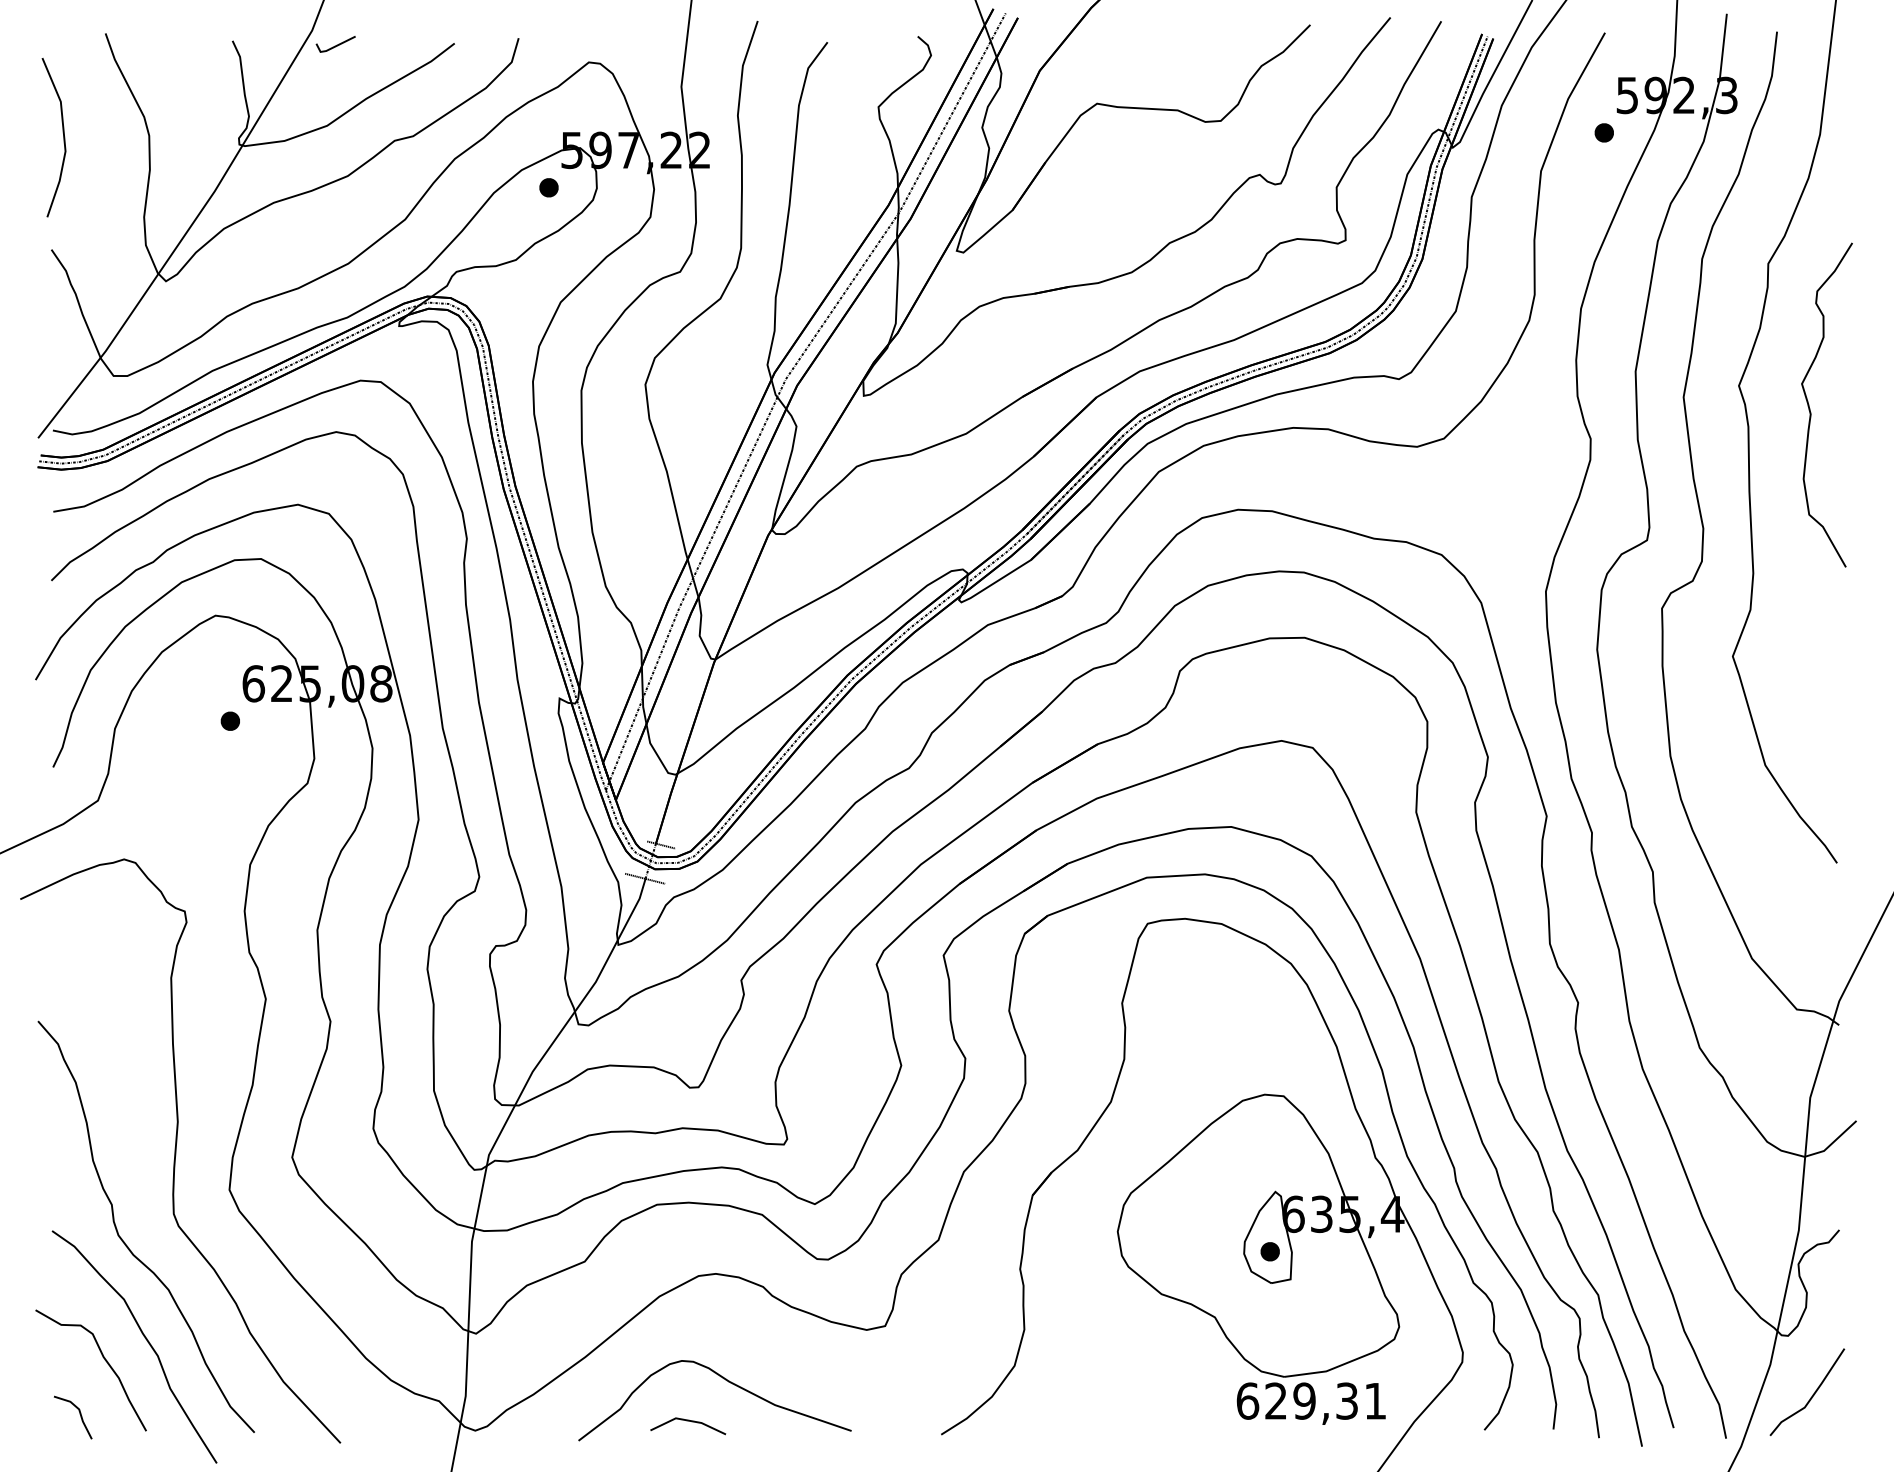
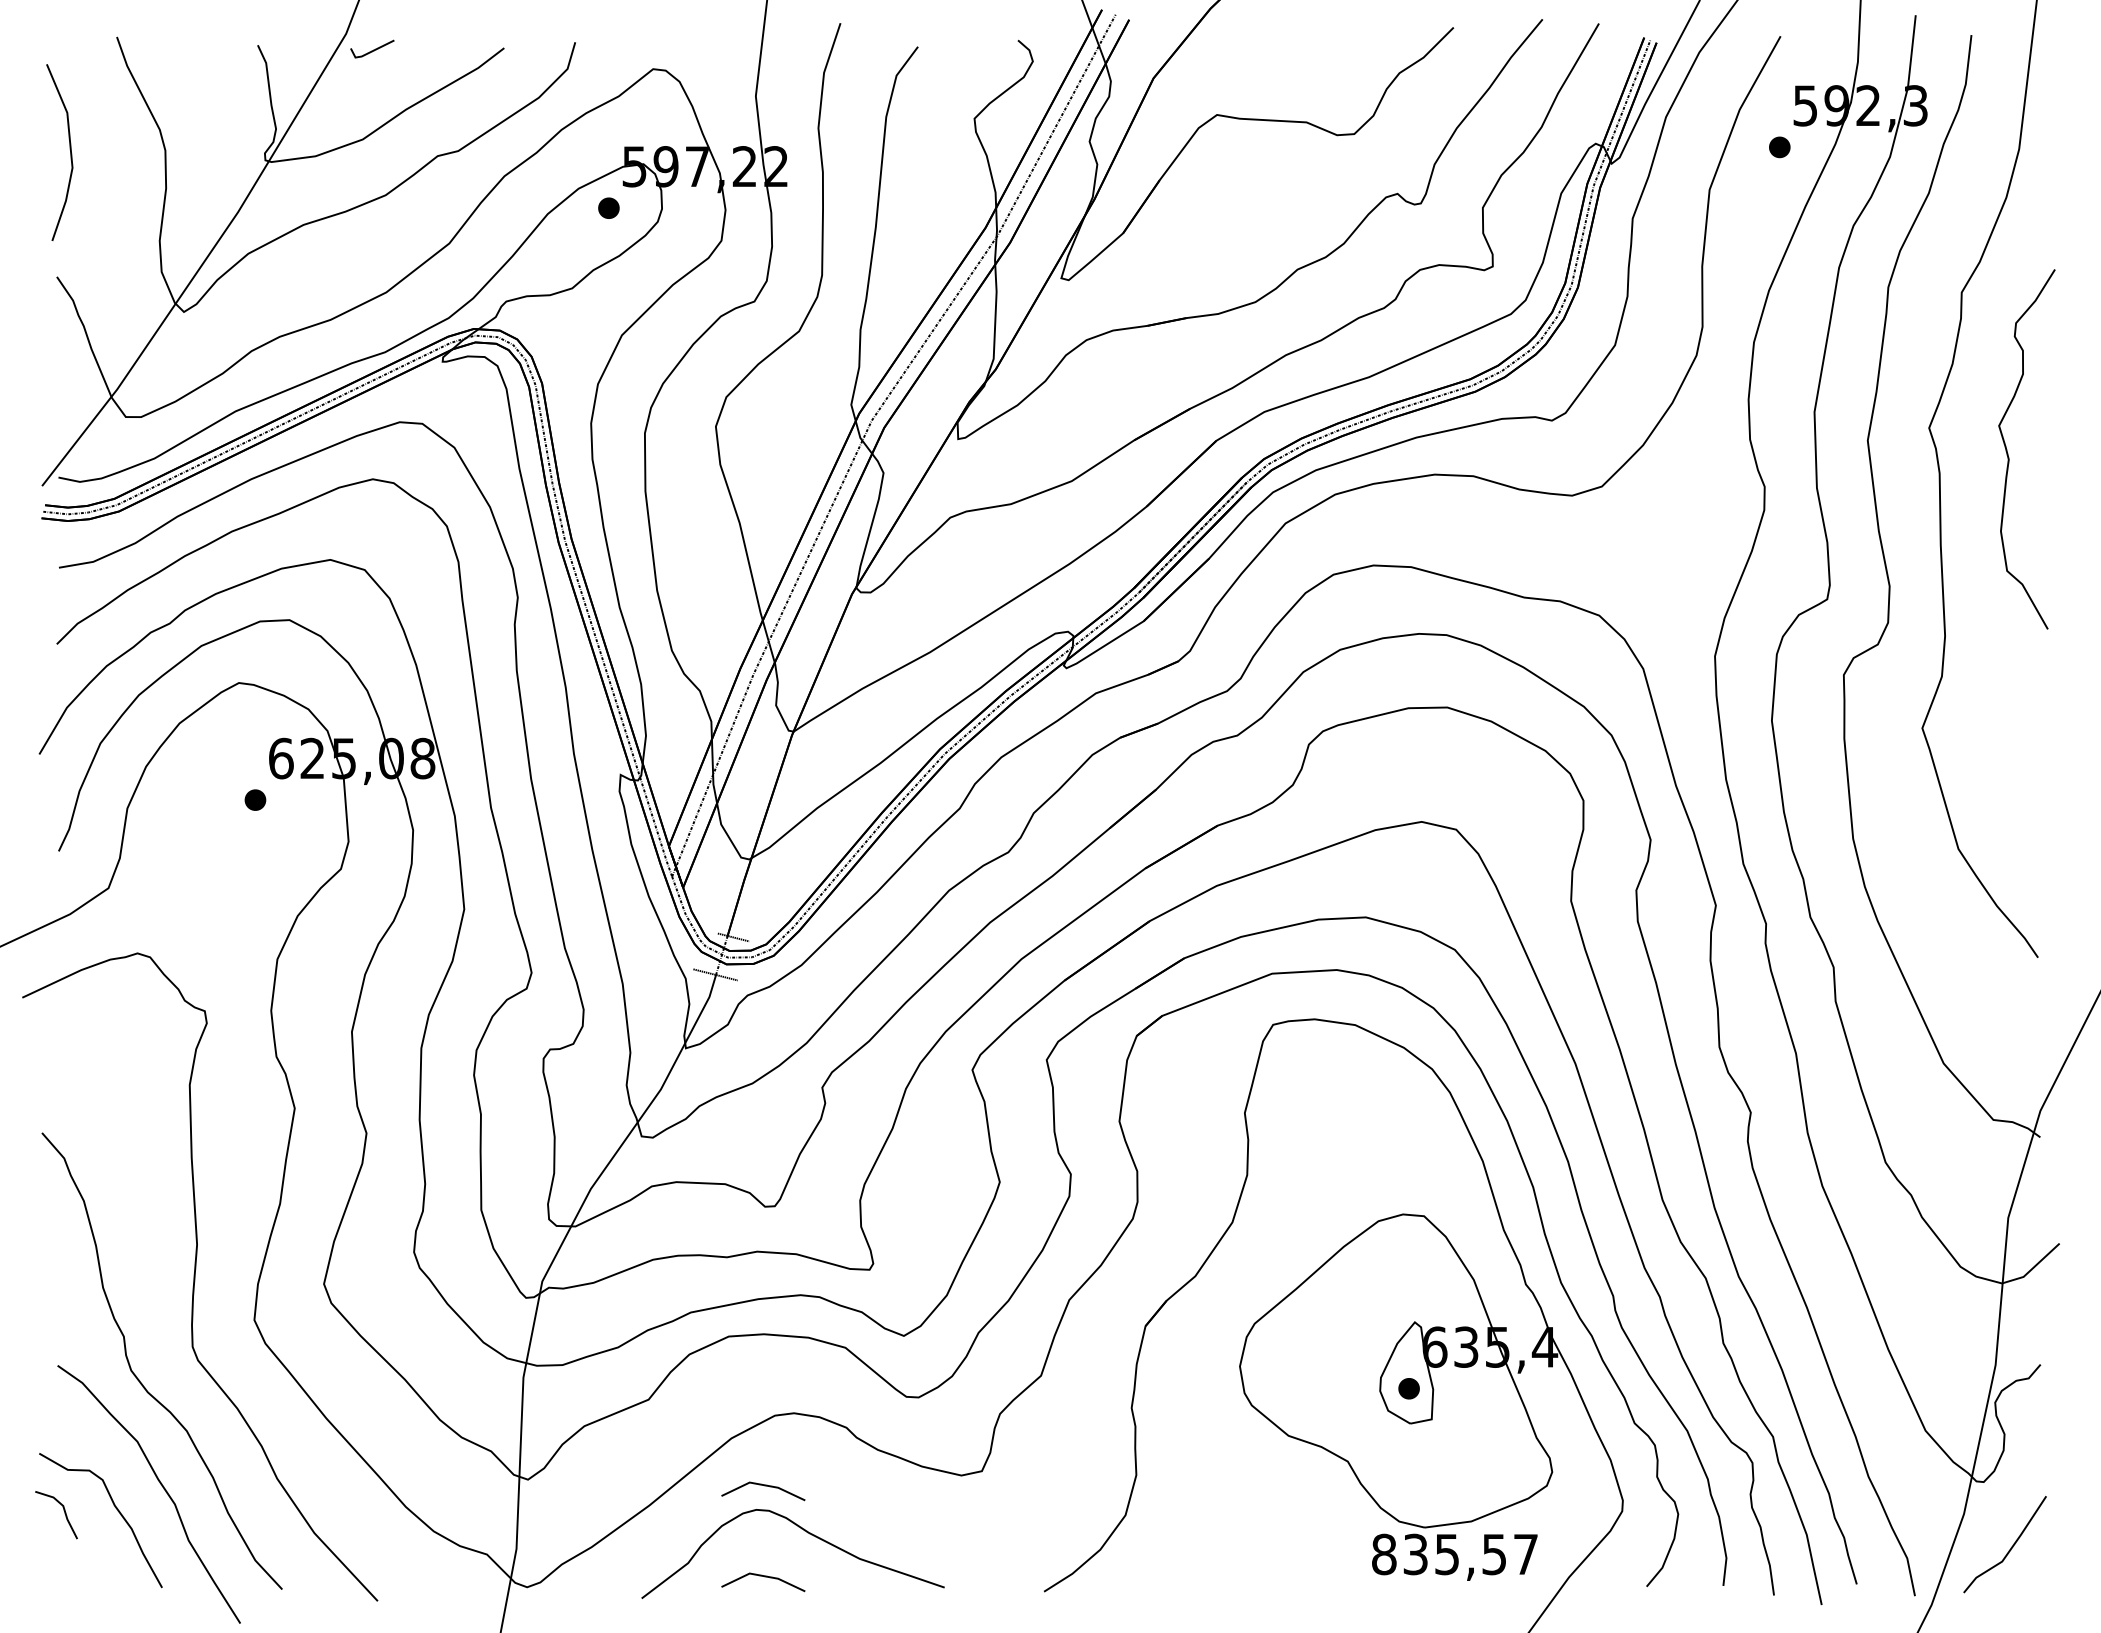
line: (688, 1339) -> (763, 1486), added
text: (1310, 1400) -> (1453, 1553), 629,31 -> 835,57
part: (79, 1414) -> (63, 1511), moved

